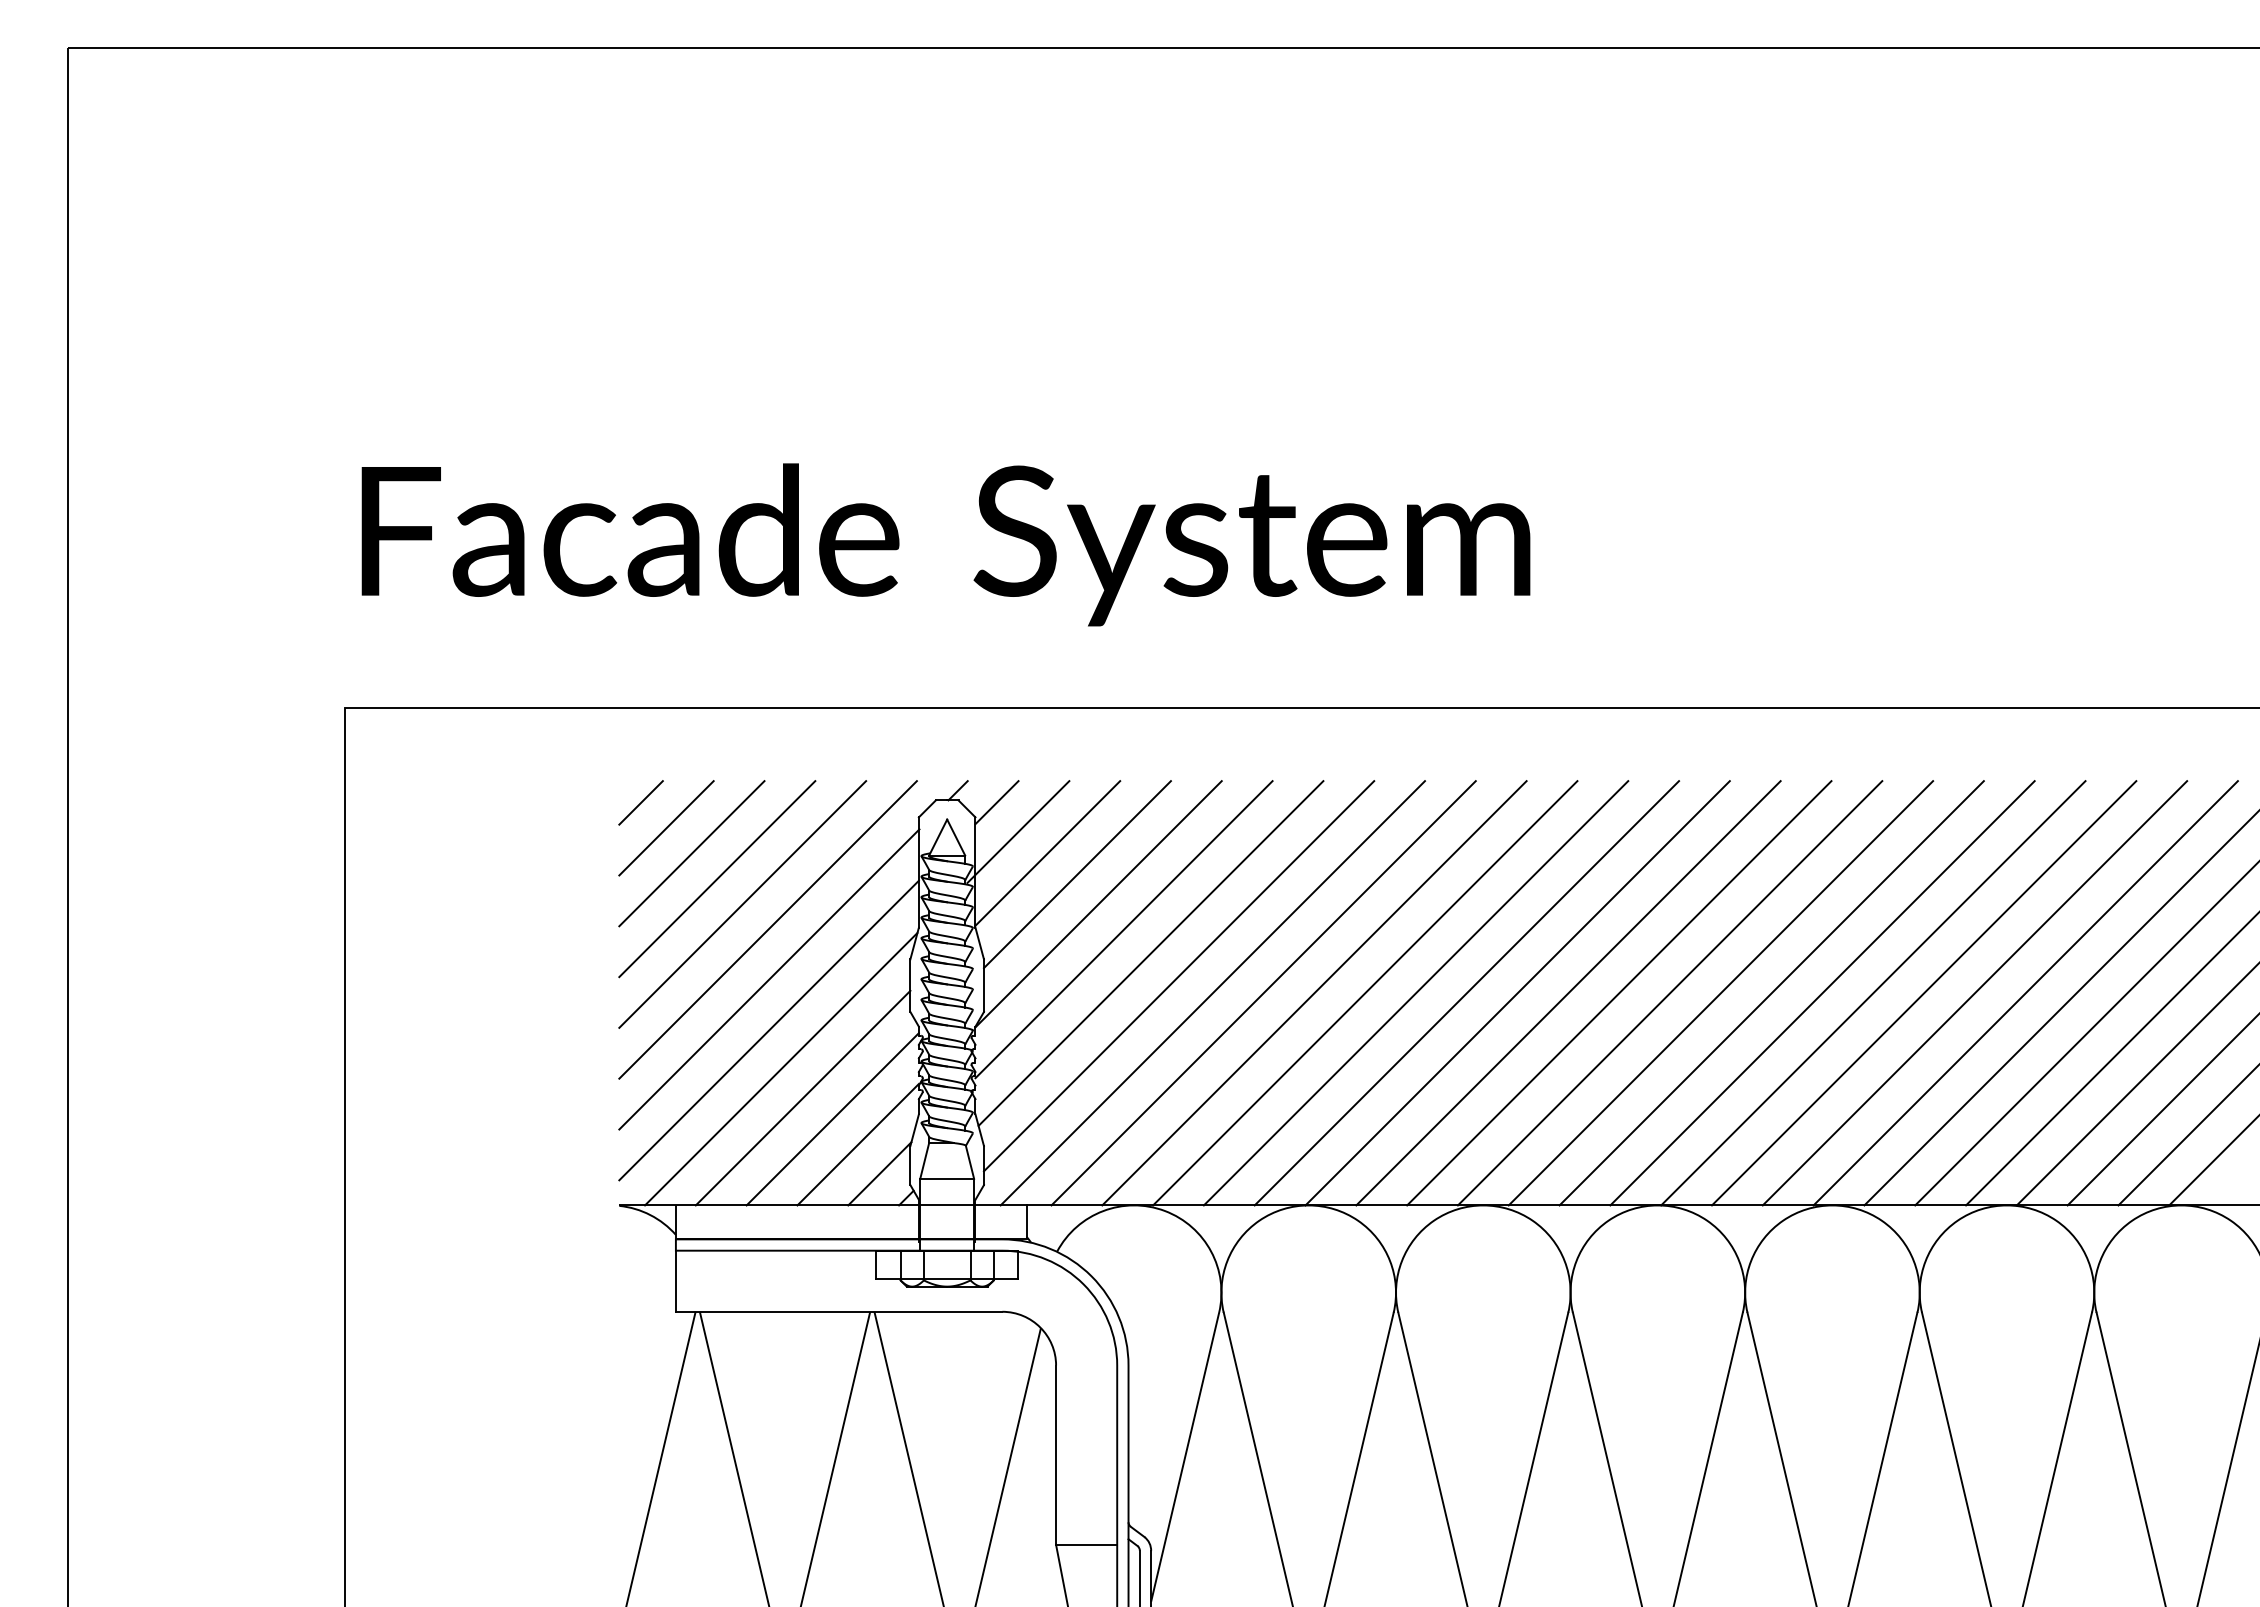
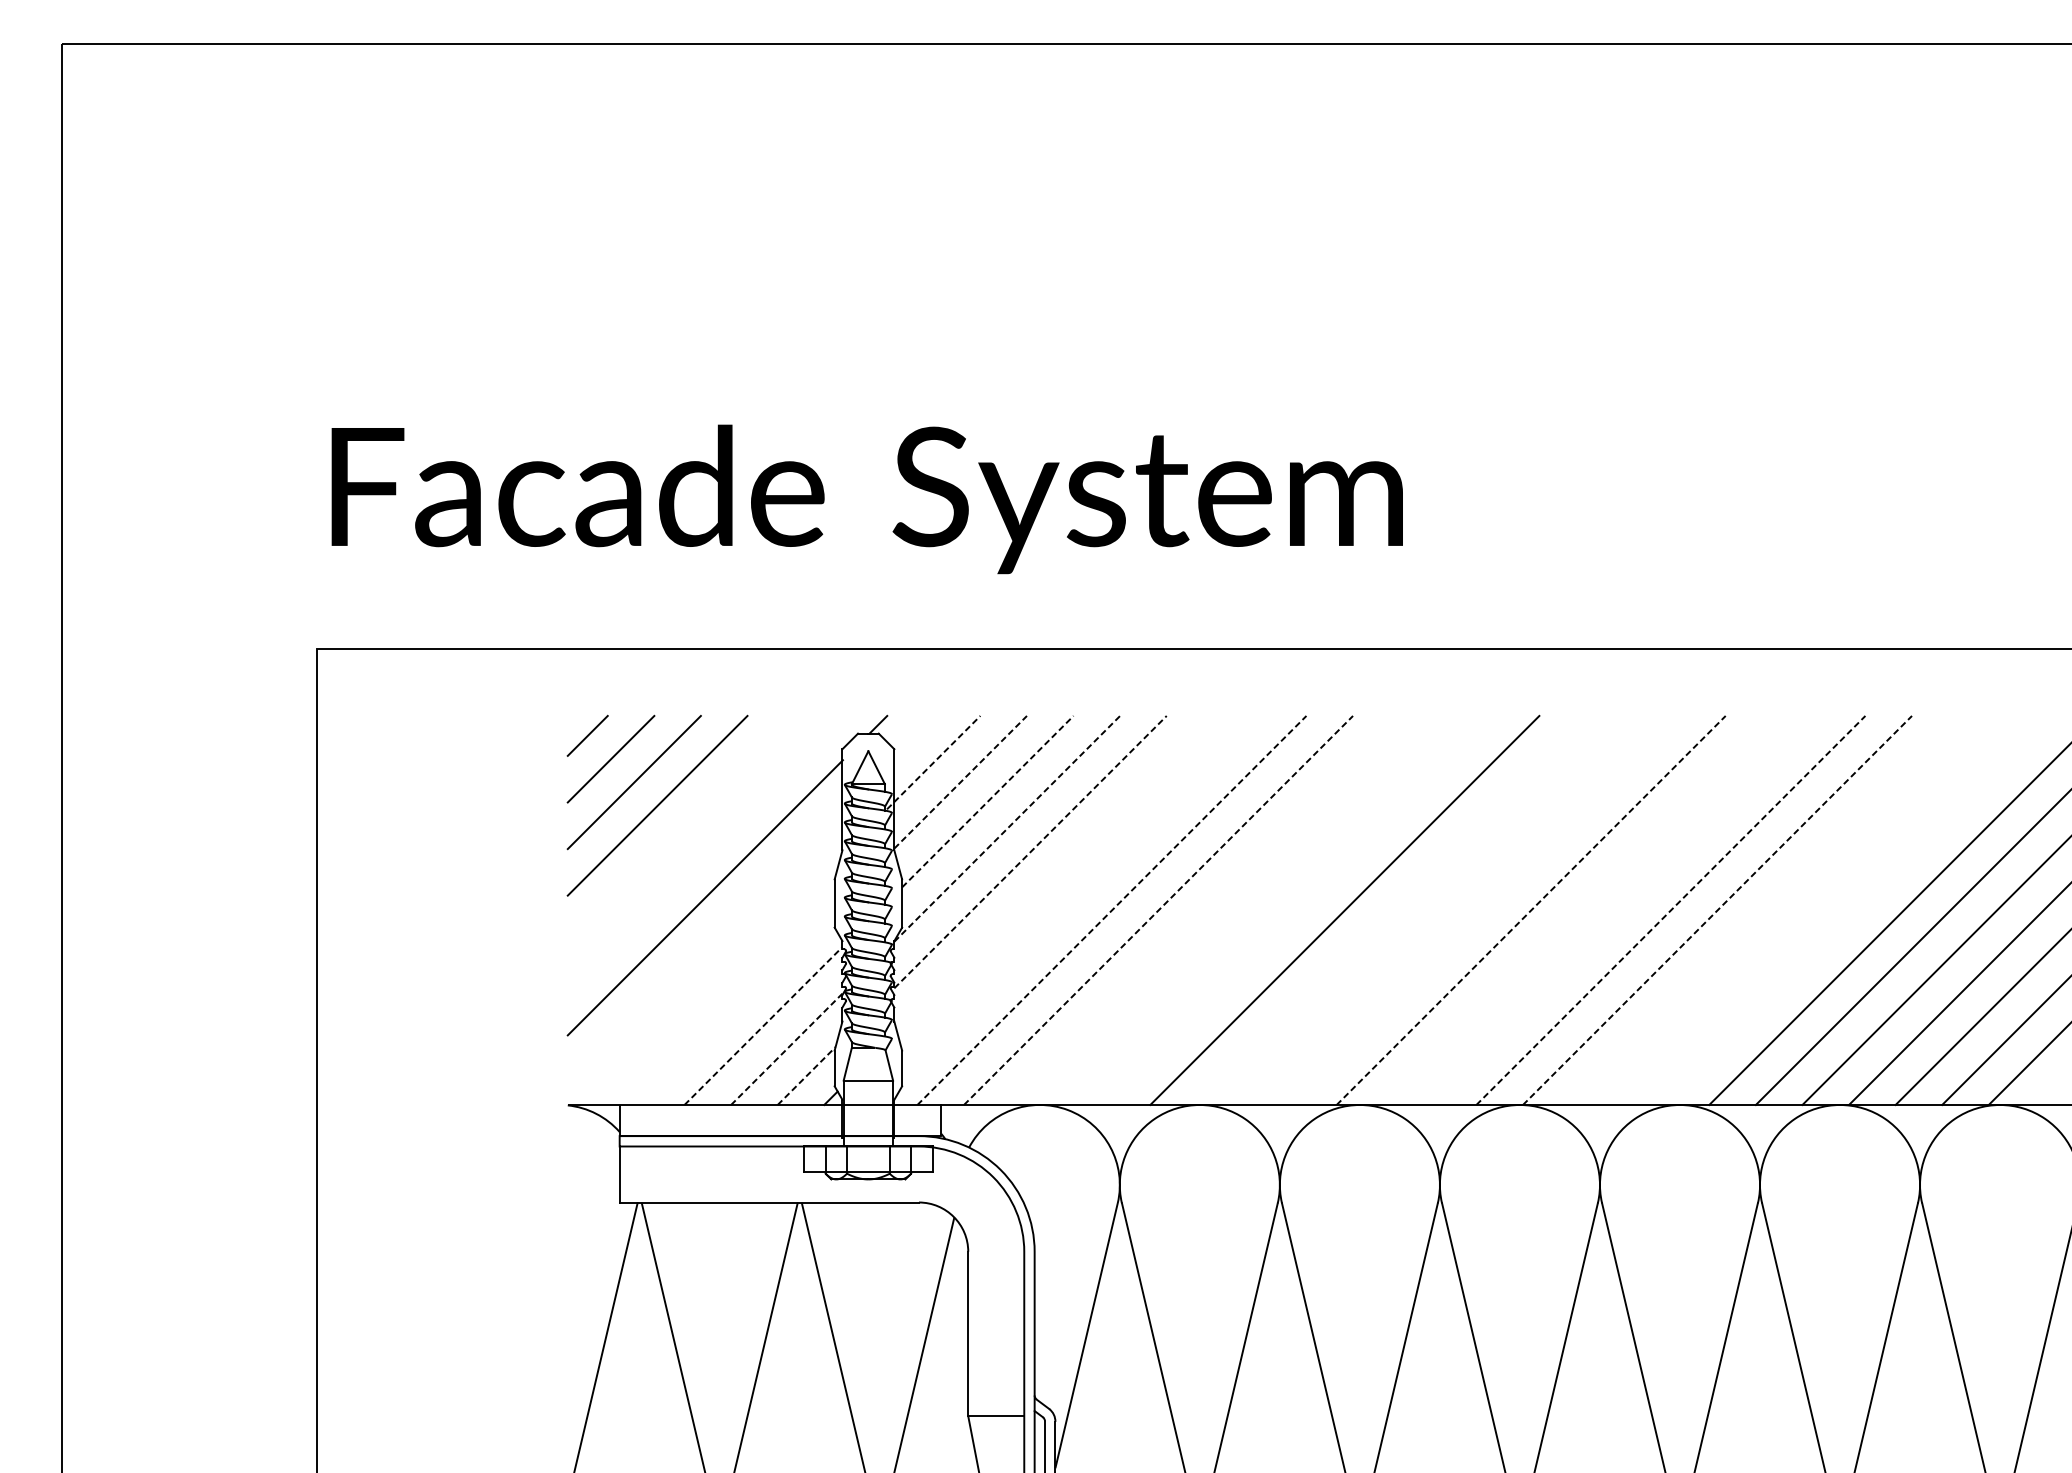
line: (996, 802) -> (913, 735), removed
line: (1018, 831) -> (933, 762), solid -> dashed
line: (1048, 853) -> (961, 782), solid -> dashed
line: (1077, 874) -> (987, 801), solid -> dashed
line: (1098, 903) -> (1007, 828), solid -> dashed
line: (742, 904) -> (680, 829), removed
line: (767, 929) -> (703, 852), removed
line: (1124, 929) -> (1030, 852), solid -> dashed
line: (1150, 953) -> (1054, 874), removed
line: (1178, 976) -> (1080, 895), removed
line: (1213, 992) -> (1112, 909), solid -> dashed
line: (1264, 992) -> (1159, 909), solid -> dashed
line: (1670, 992) -> (1531, 909), solid -> dashed
line: (1822, 992) -> (1670, 909), solid -> dashed
line: (1873, 992) -> (1717, 909), solid -> dashed
line: (1314, 993) -> (1205, 910), removed
line: (1365, 993) -> (1251, 910), removed
line: (1415, 993) -> (1297, 910), removed
line: (1517, 993) -> (1391, 910), removed
line: (1568, 993) -> (1438, 910), removed
line: (1619, 993) -> (1484, 910), removed
line: (1720, 993) -> (1577, 910), removed
line: (1771, 993) -> (1624, 910), removed
line: (1923, 993) -> (1763, 910), removed
line: (1974, 993) -> (1810, 910), removed
line: (2025, 993) -> (1856, 910), removed
line: (768, 1030) -> (704, 944), removed
line: (781, 1068) -> (716, 979), removed
line: (802, 1097) -> (735, 1006), removed
line: (832, 1119) -> (763, 1026), solid -> dashed
line: (858, 1144) -> (787, 1049), solid -> dashed
line: (879, 1173) -> (806, 1075), solid -> dashed

